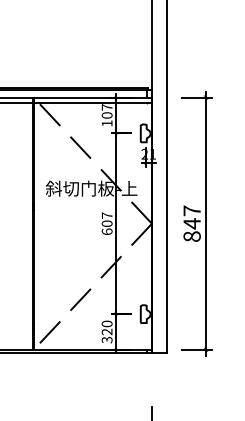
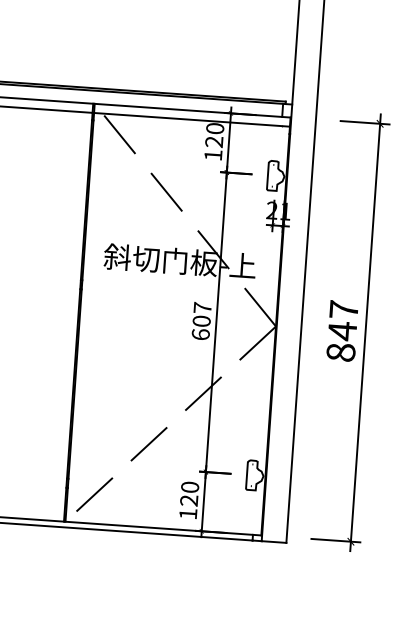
text: (106, 111) -> (213, 135), 107 -> 120
text: (106, 339) -> (187, 512), 320 -> 120

